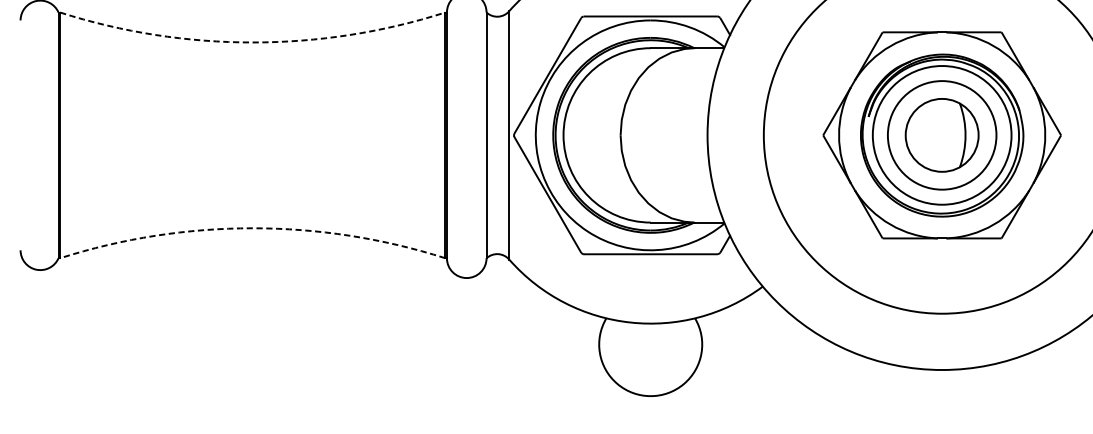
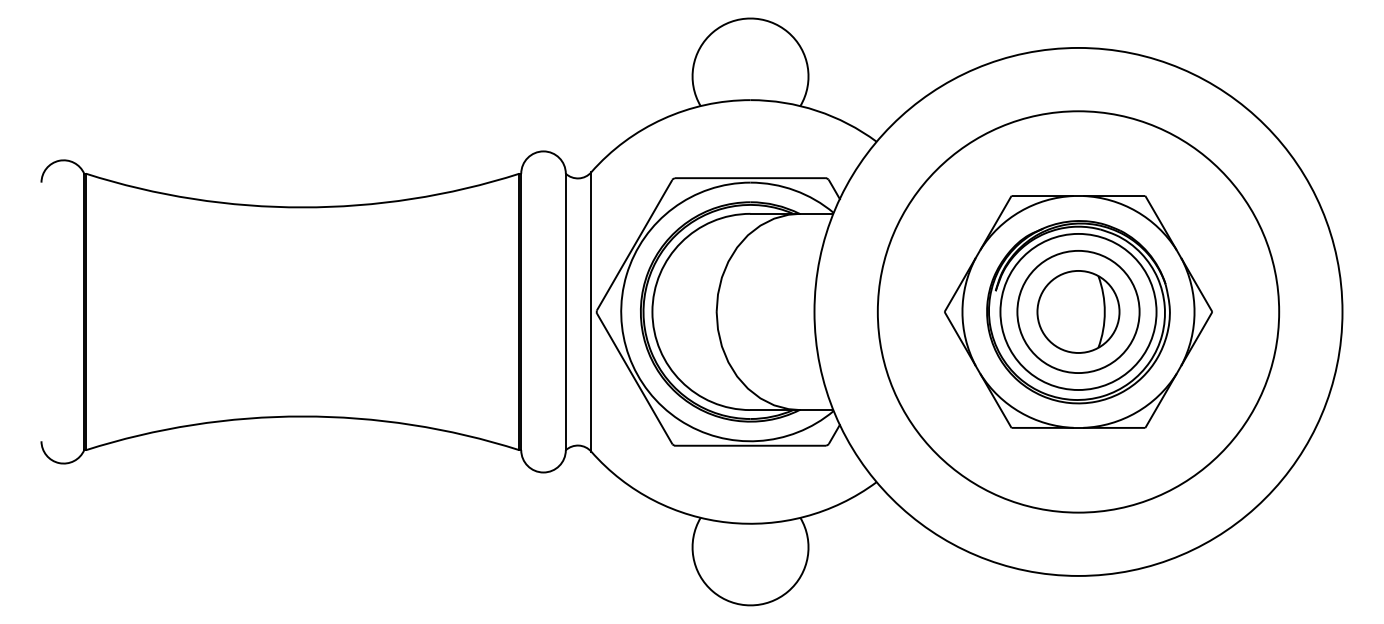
arc: (252, 42) -> (302, 207), dashed -> solid
arc: (252, 228) -> (302, 416), dashed -> solid

